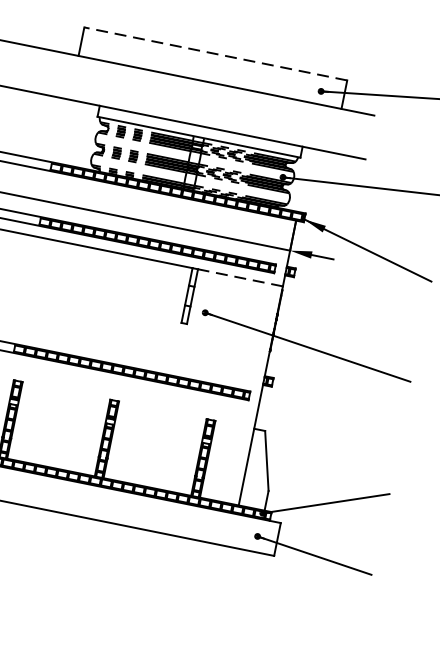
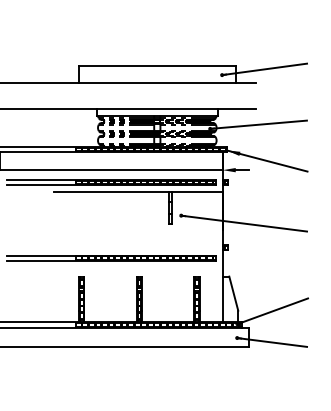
line: (216, 53) -> (157, 65), dashed -> solid
line: (238, 277) -> (196, 191), dashed -> solid

